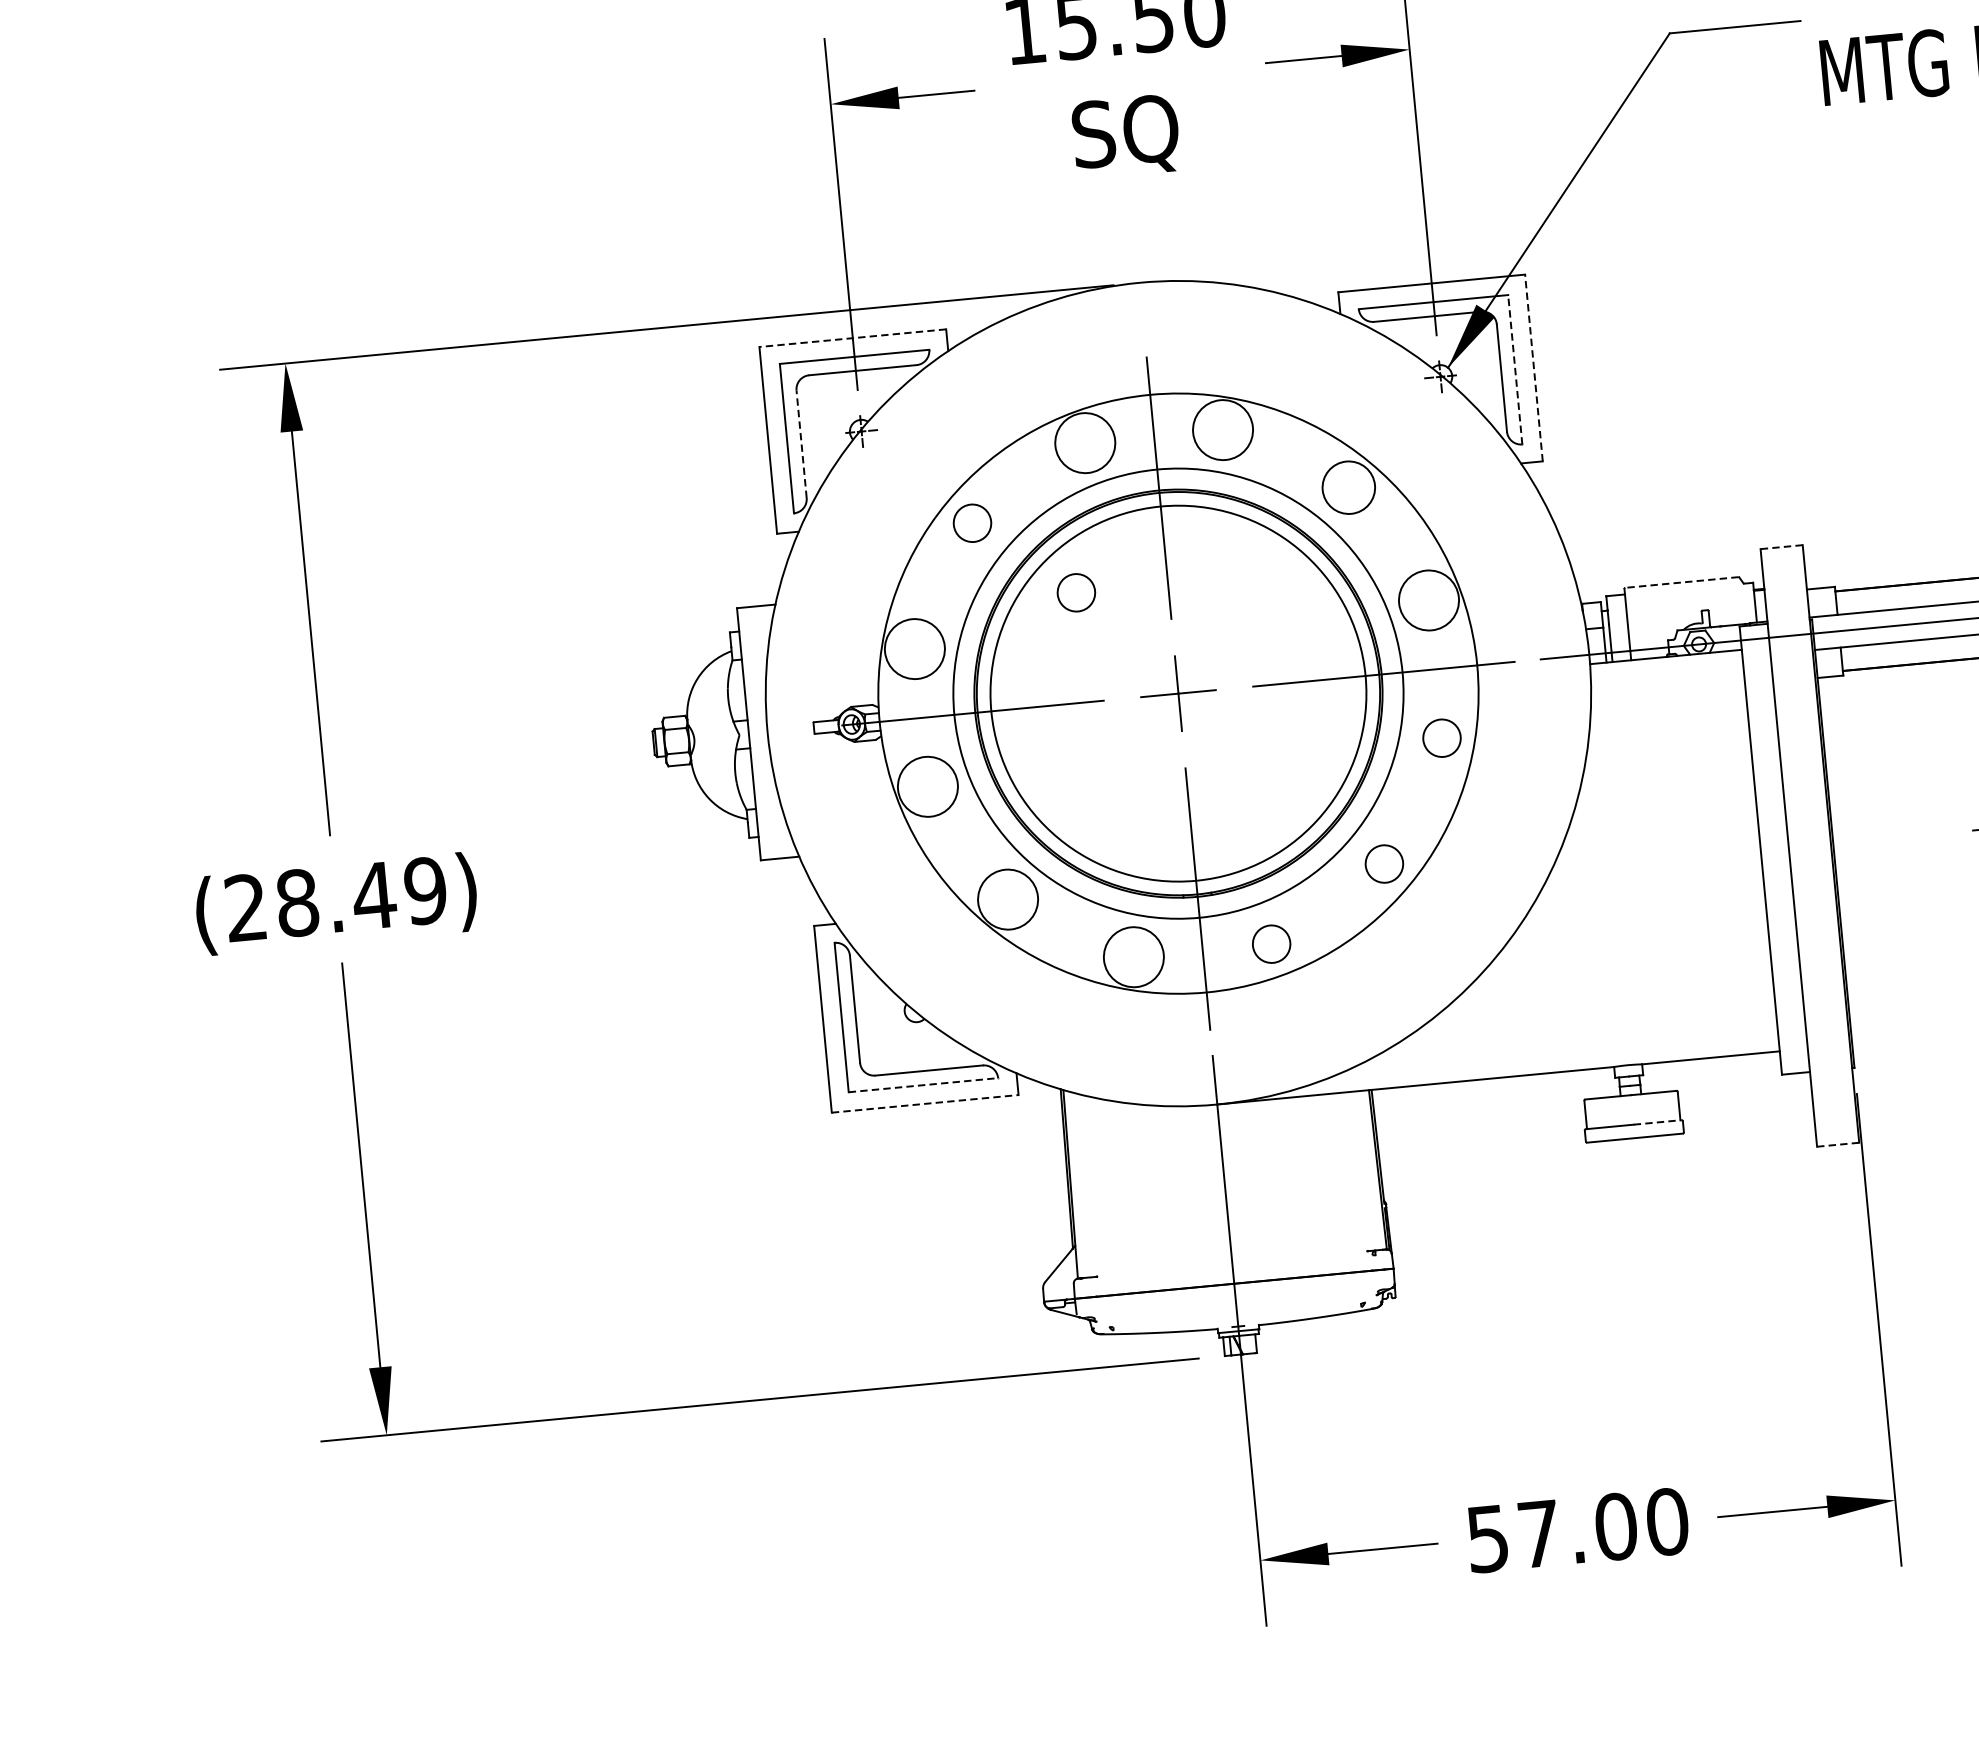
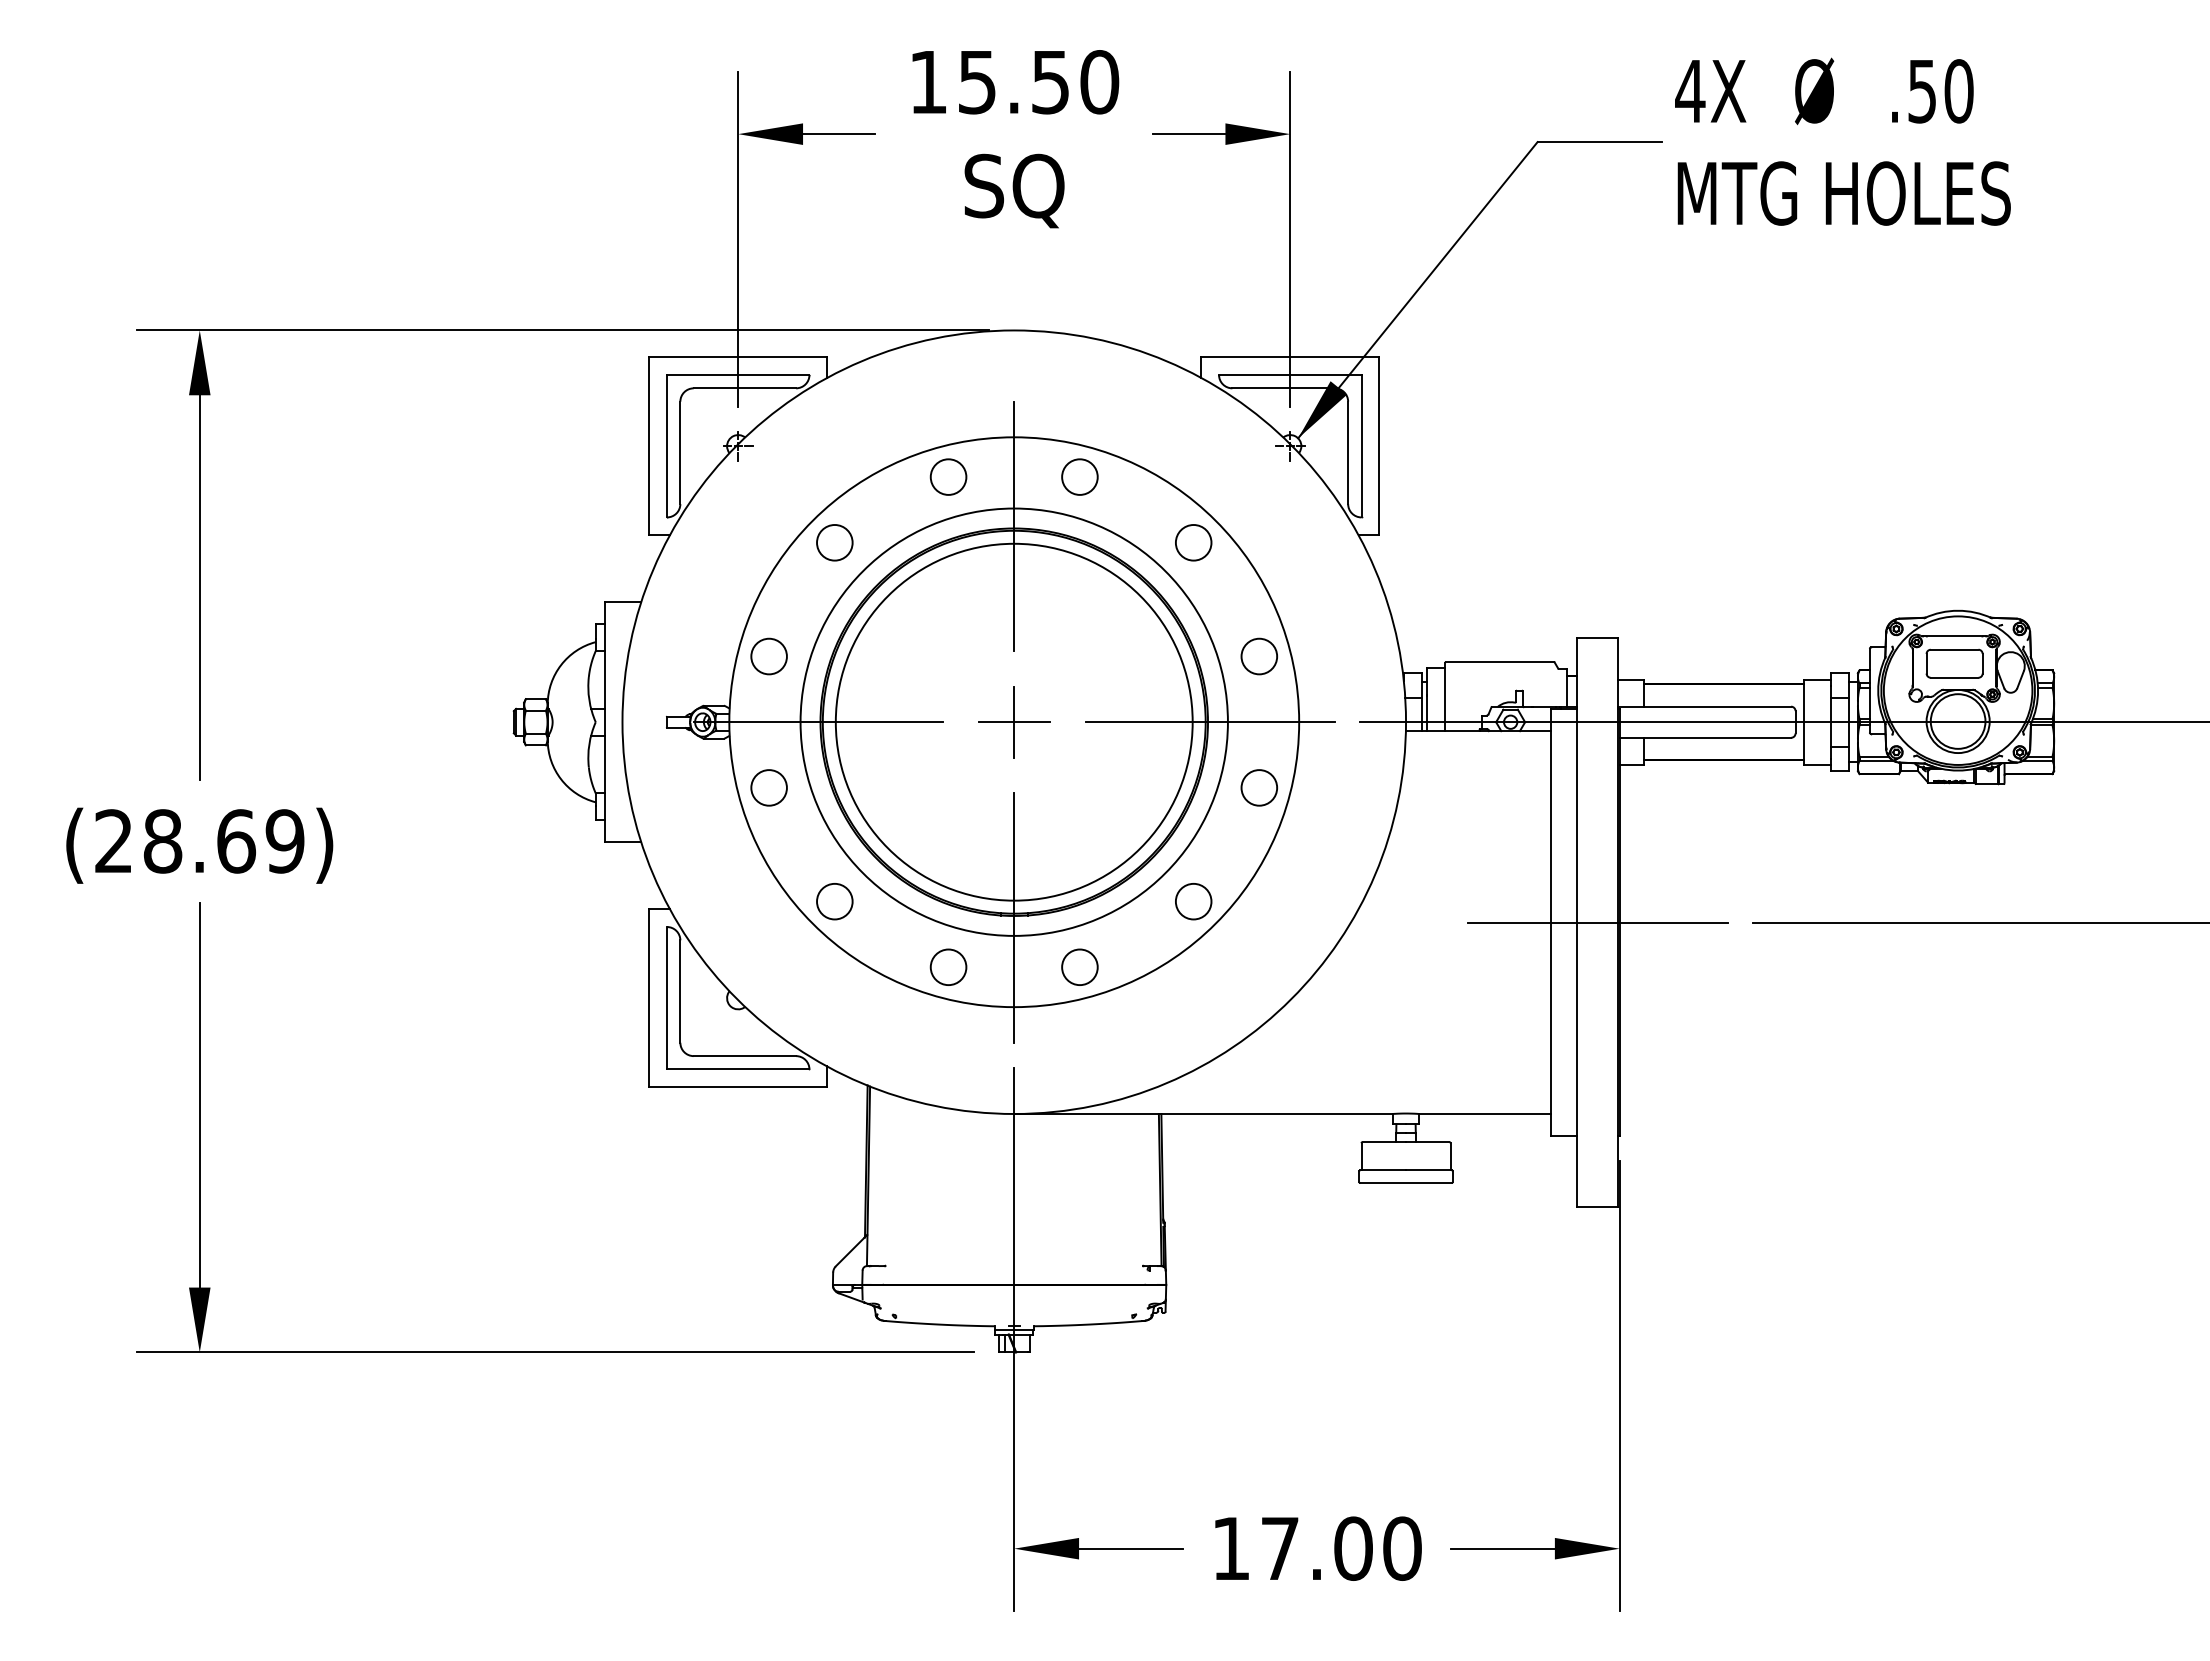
line: (852, 338) -> (737, 357), dashed -> solid
line: (1534, 367) -> (1379, 445), dashed -> solid
line: (1515, 369) -> (1361, 445), dashed -> solid
circle: (1222, 429) -> (1079, 476), size x0.62
circle: (1085, 442) -> (948, 476), size x0.62
line: (801, 443) -> (680, 452), dashed -> solid
circle: (1348, 487) -> (1193, 542), size x0.71
line: (1780, 547) -> (1596, 637), dashed -> solid
line: (1682, 582) -> (1500, 662), dashed -> solid
circle: (1076, 592) -> (926, 617), removed
circle: (1429, 600) -> (1259, 656), size x0.62
circle: (914, 649) -> (768, 656), size x0.62
circle: (927, 786) -> (768, 787), size x0.62
line: (1811, 845) -> (1598, 922), added
text: (373, 895) -> (235, 841), (28.49) -> (28.69)
circle: (1007, 899) -> (834, 901), size x0.62
circle: (1133, 957) -> (948, 967), size x0.62
line: (923, 1085) -> (738, 1069), dashed -> solid
line: (925, 1104) -> (738, 1087), dashed -> solid
line: (1657, 1122) -> (1428, 1170), dashed -> solid
line: (1838, 1144) -> (1597, 1207), dashed -> solid
text: (1487, 1538) -> (1230, 1548), 57.00 -> 17.00

